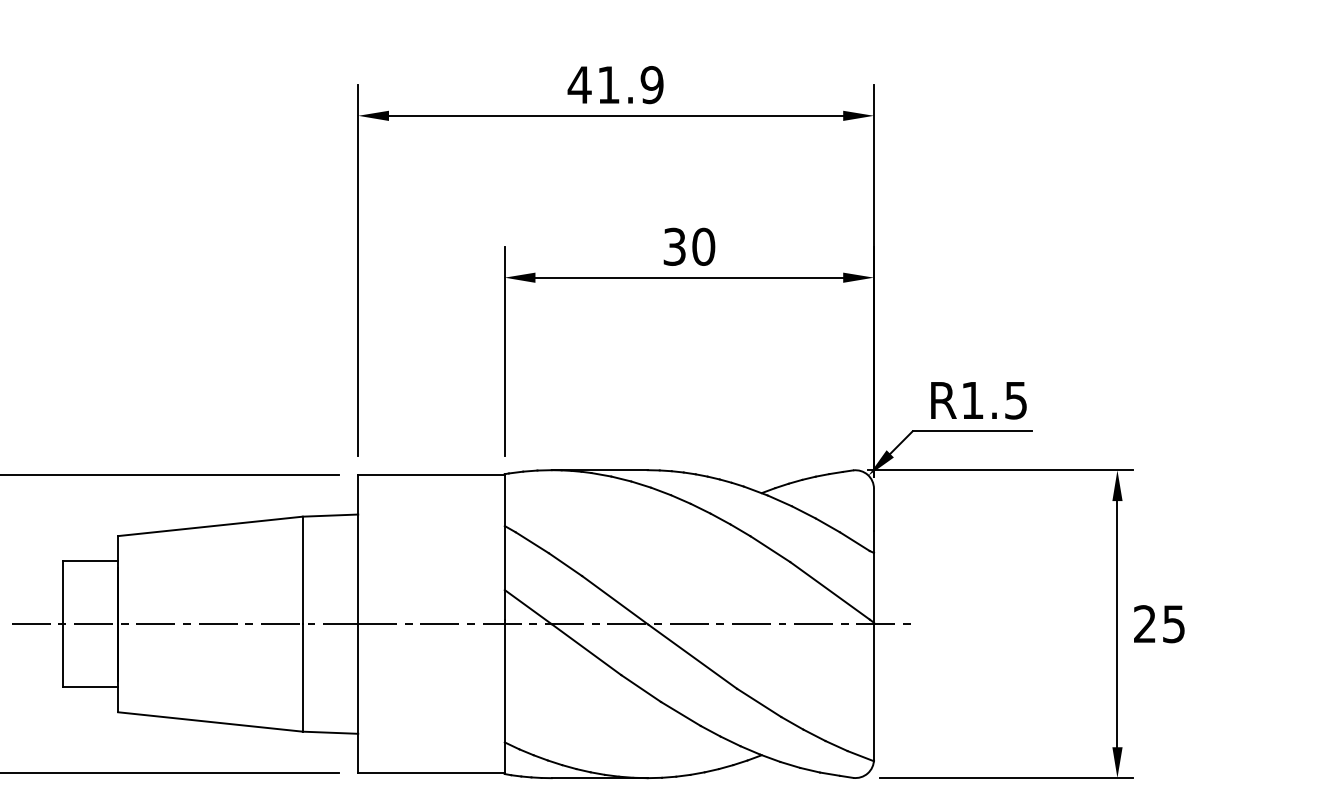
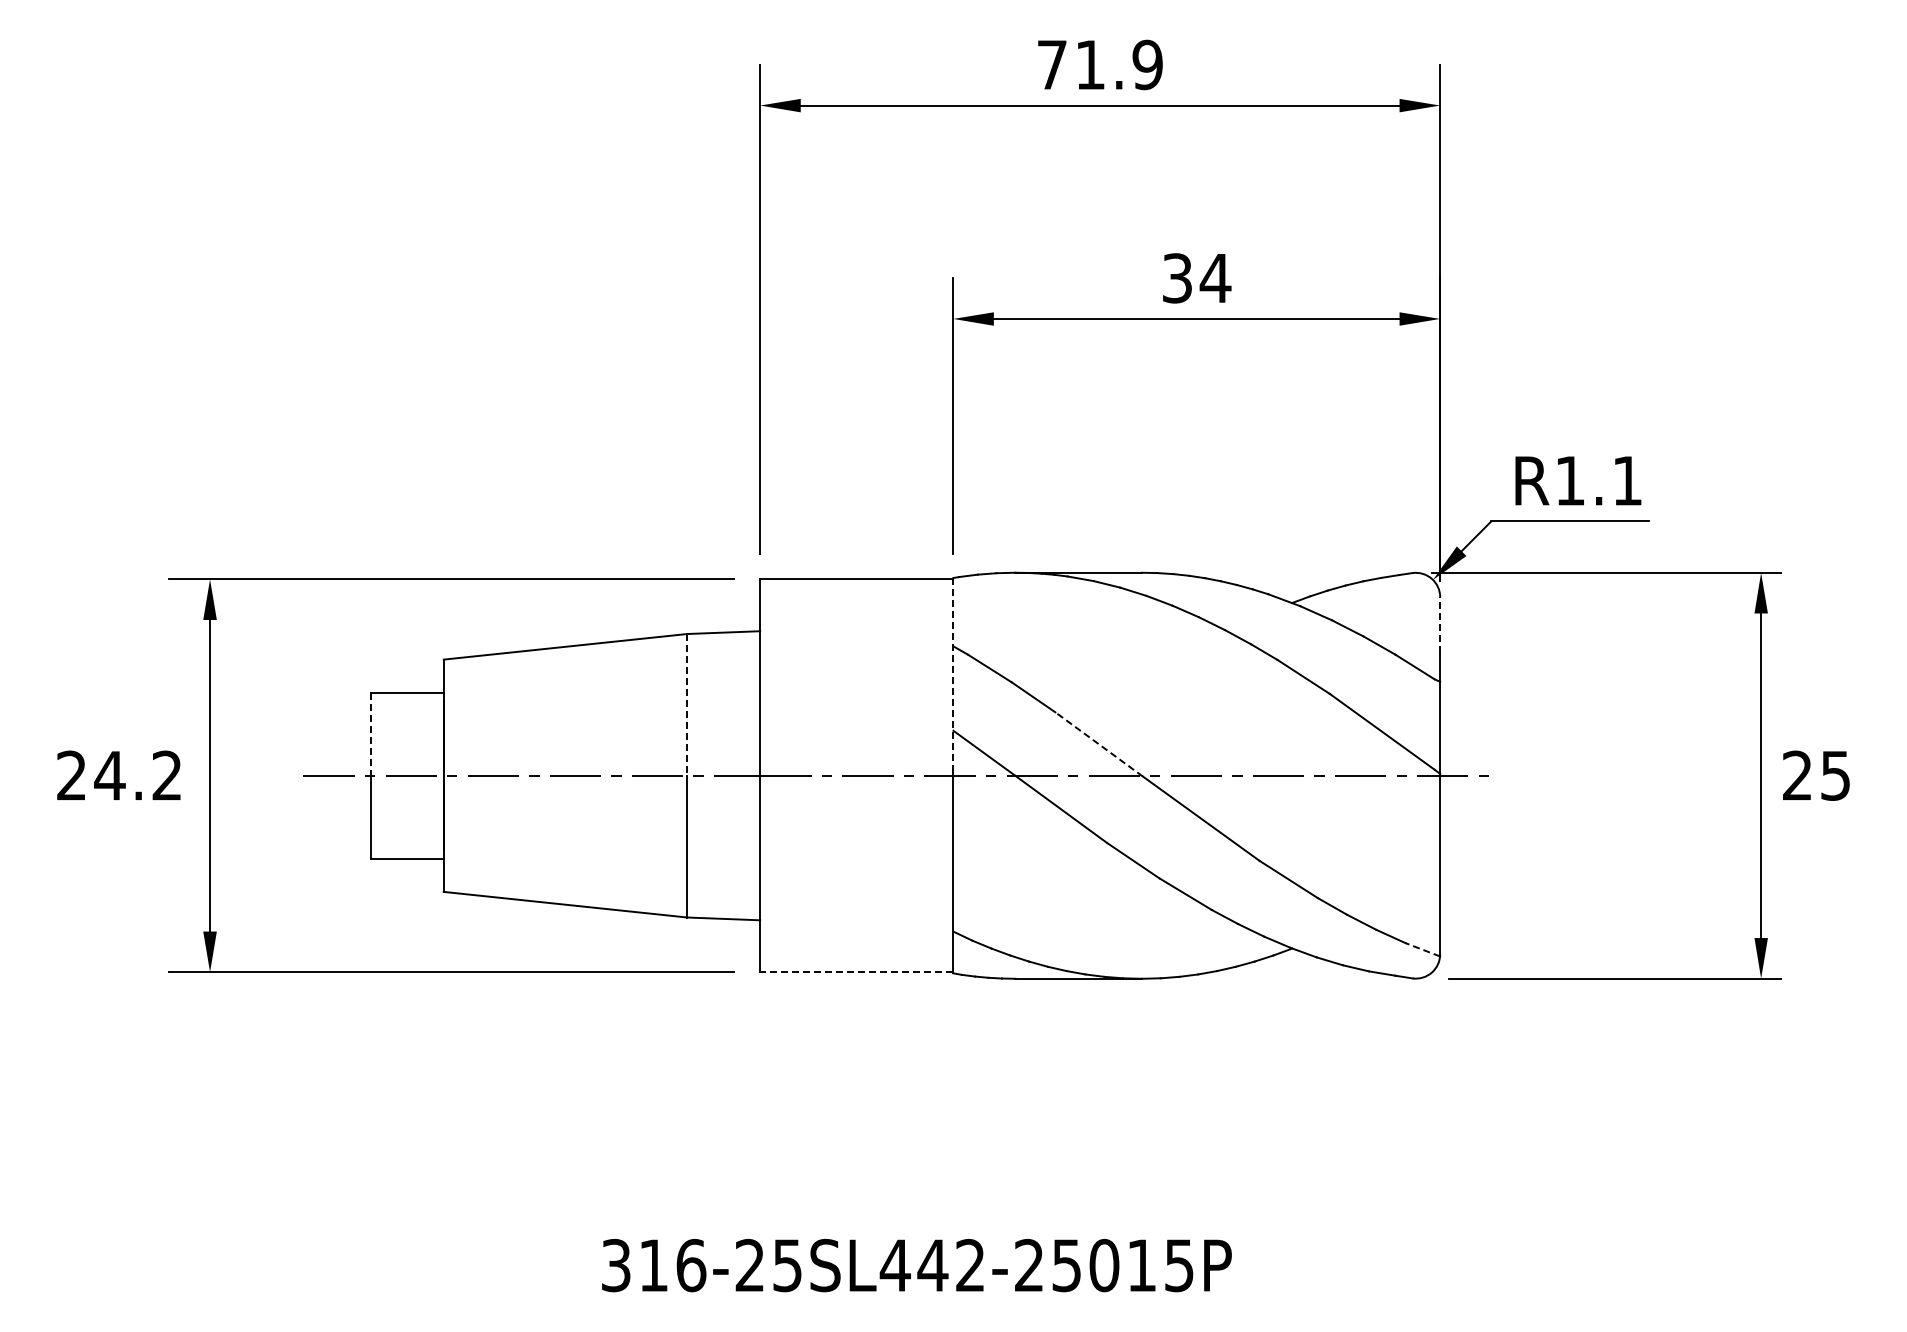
text: (579, 84) -> (1052, 64), 41.9 -> 71.9
text: (703, 247) -> (1215, 278), 30 -> 34
text: (1016, 400) -> (1627, 481), R1.5 -> R1.1
line: (874, 509) -> (1440, 624), solid -> dashed
line: (504, 546) -> (953, 673), solid -> dashed
line: (303, 570) -> (687, 704), solid -> dashed
line: (62, 592) -> (370, 734), solid -> dashed
line: (614, 600) -> (1098, 744), solid -> dashed
line: (860, 755) -> (1422, 949), solid -> dashed
line: (431, 773) -> (856, 972), solid -> dashed

